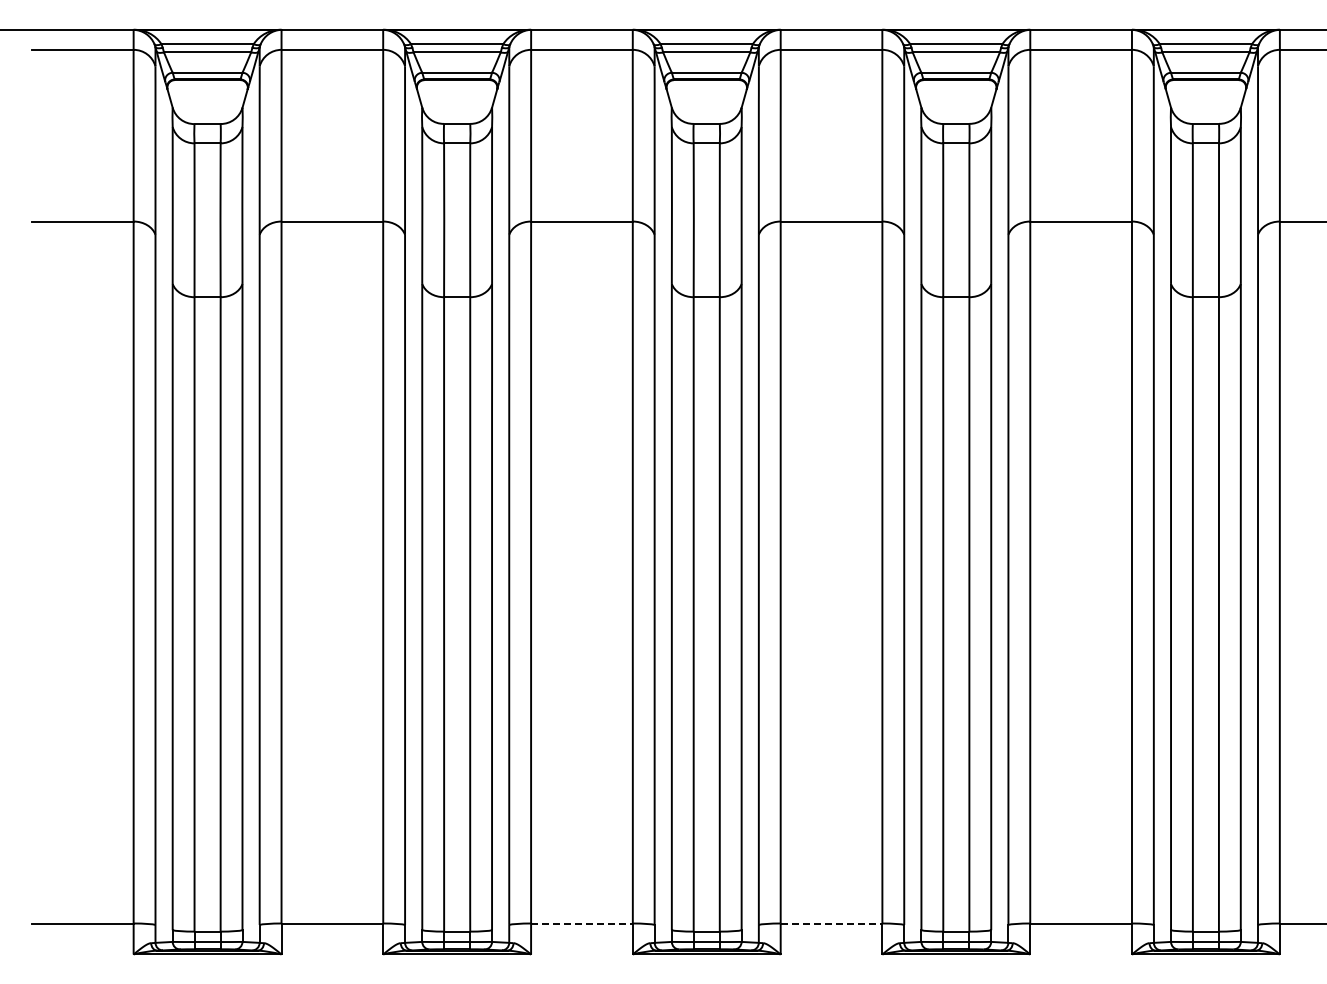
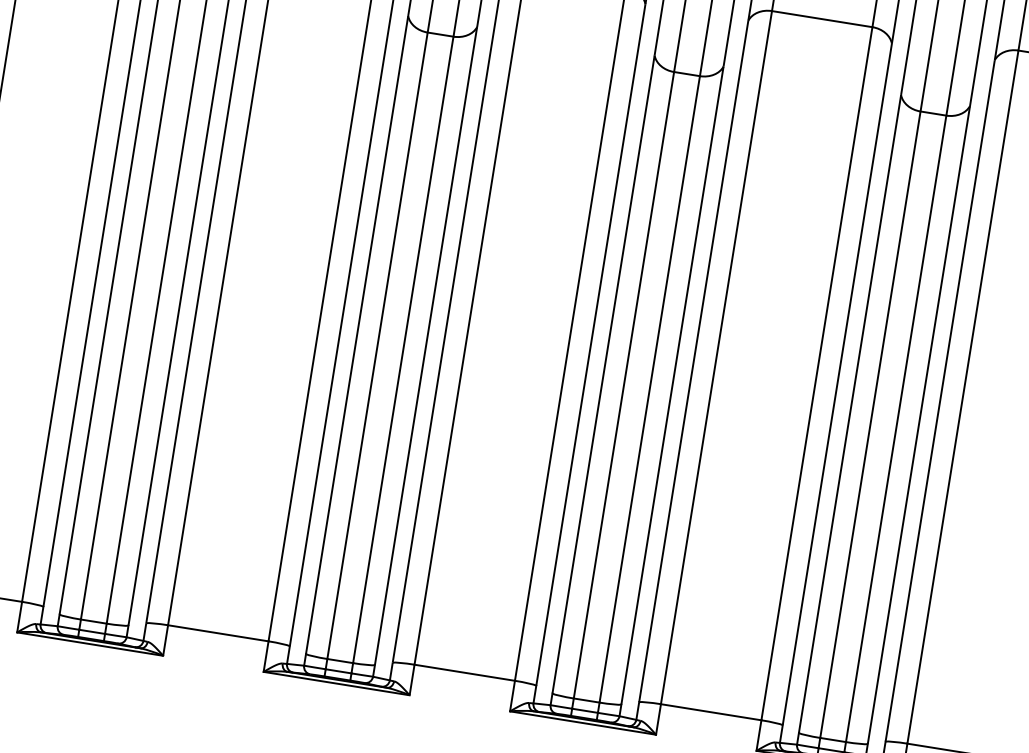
line: (581, 923) -> (217, 633), dashed -> solid
line: (831, 923) -> (464, 672), dashed -> solid

